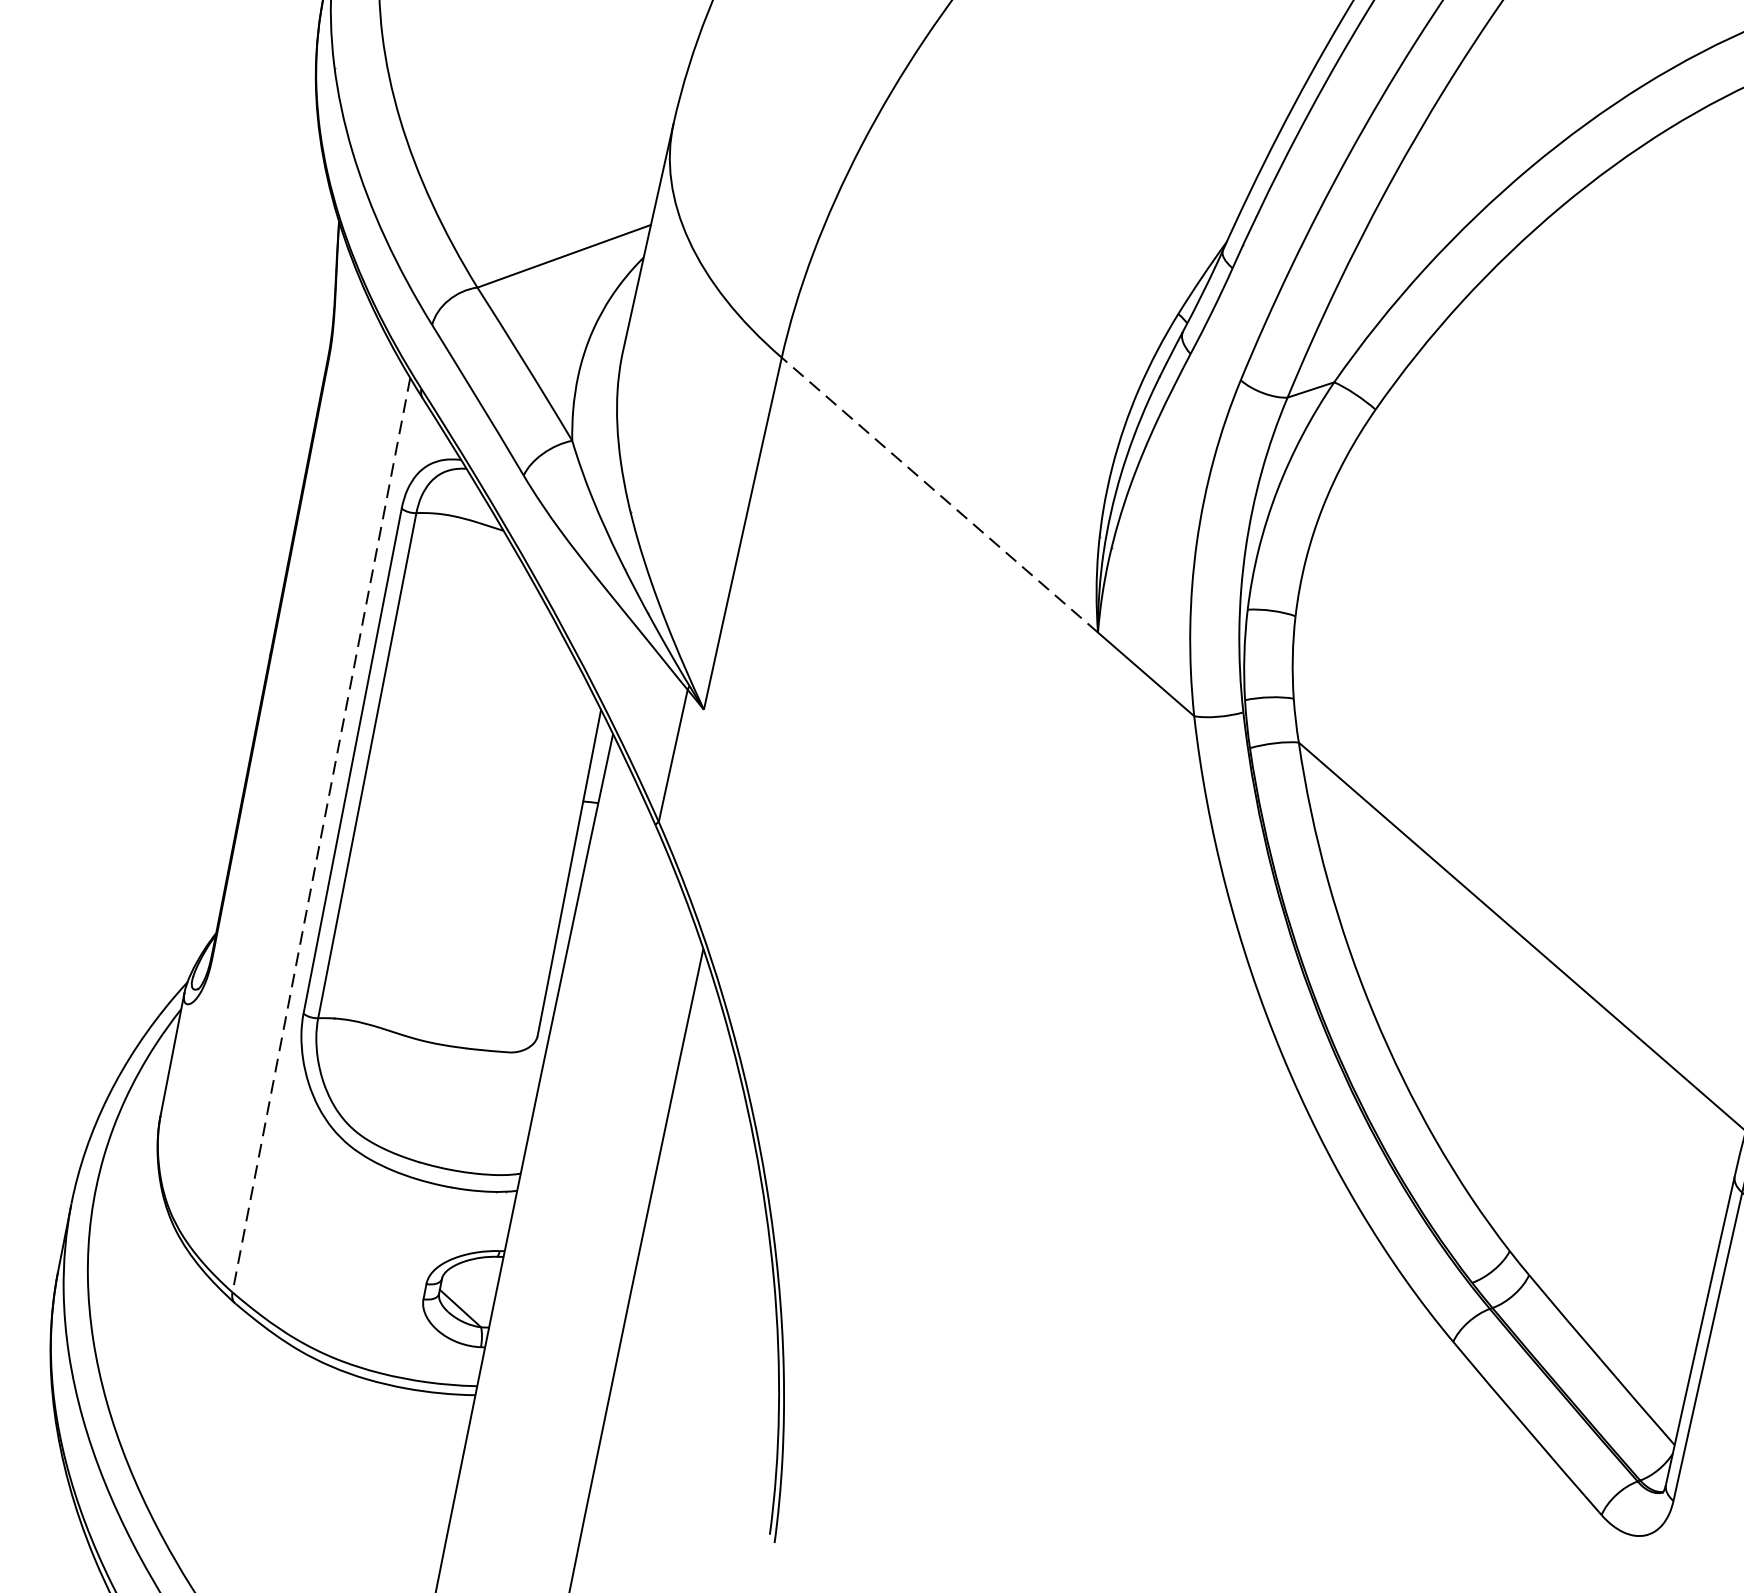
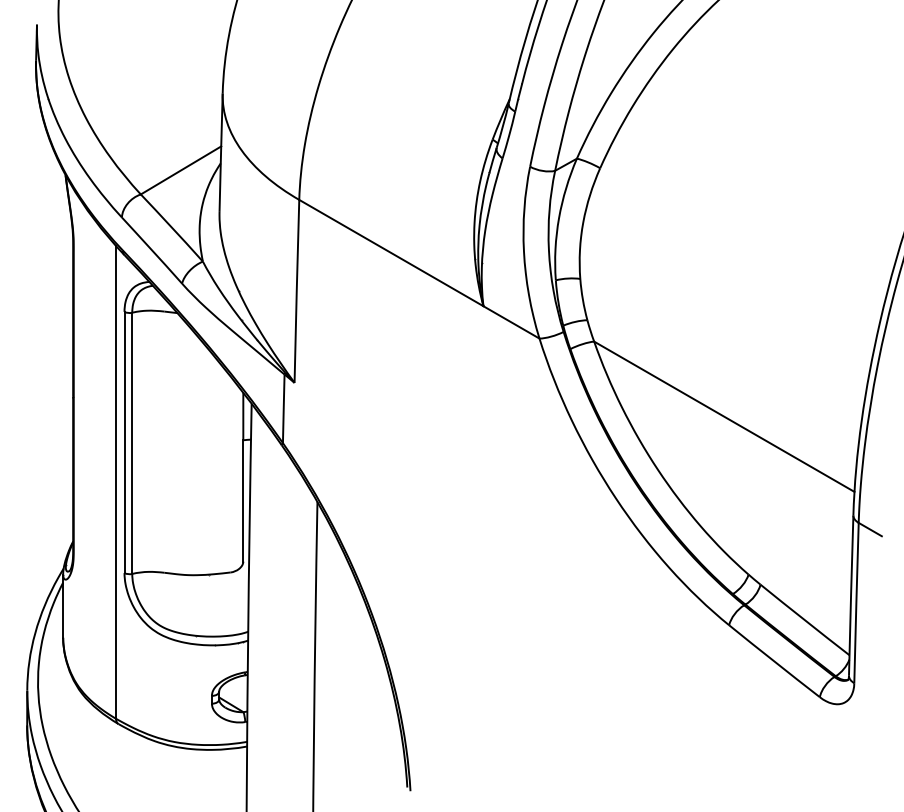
line: (938, 493) -> (390, 252), dashed -> solid
line: (322, 835) -> (116, 482), dashed -> solid

